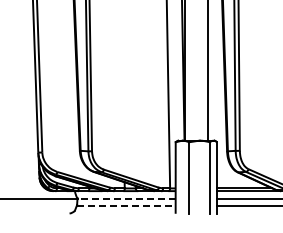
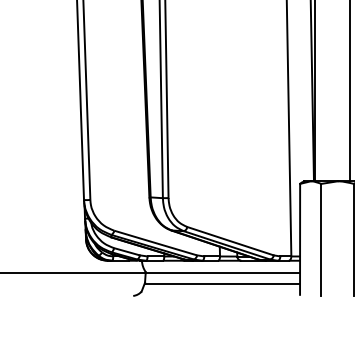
line: (126, 198) -> (222, 272), dashed -> solid
line: (126, 205) -> (222, 283), dashed -> solid

